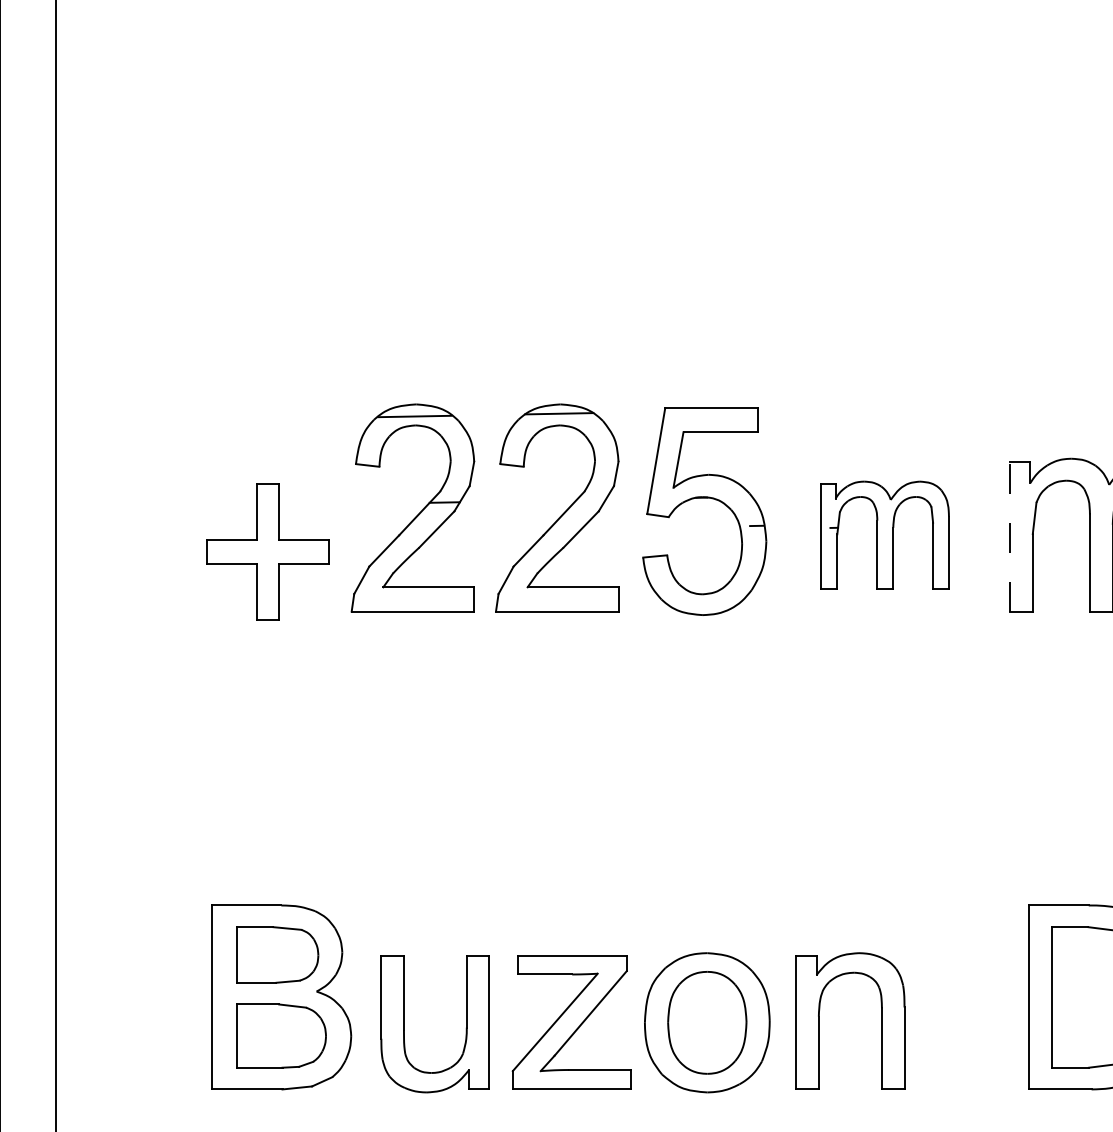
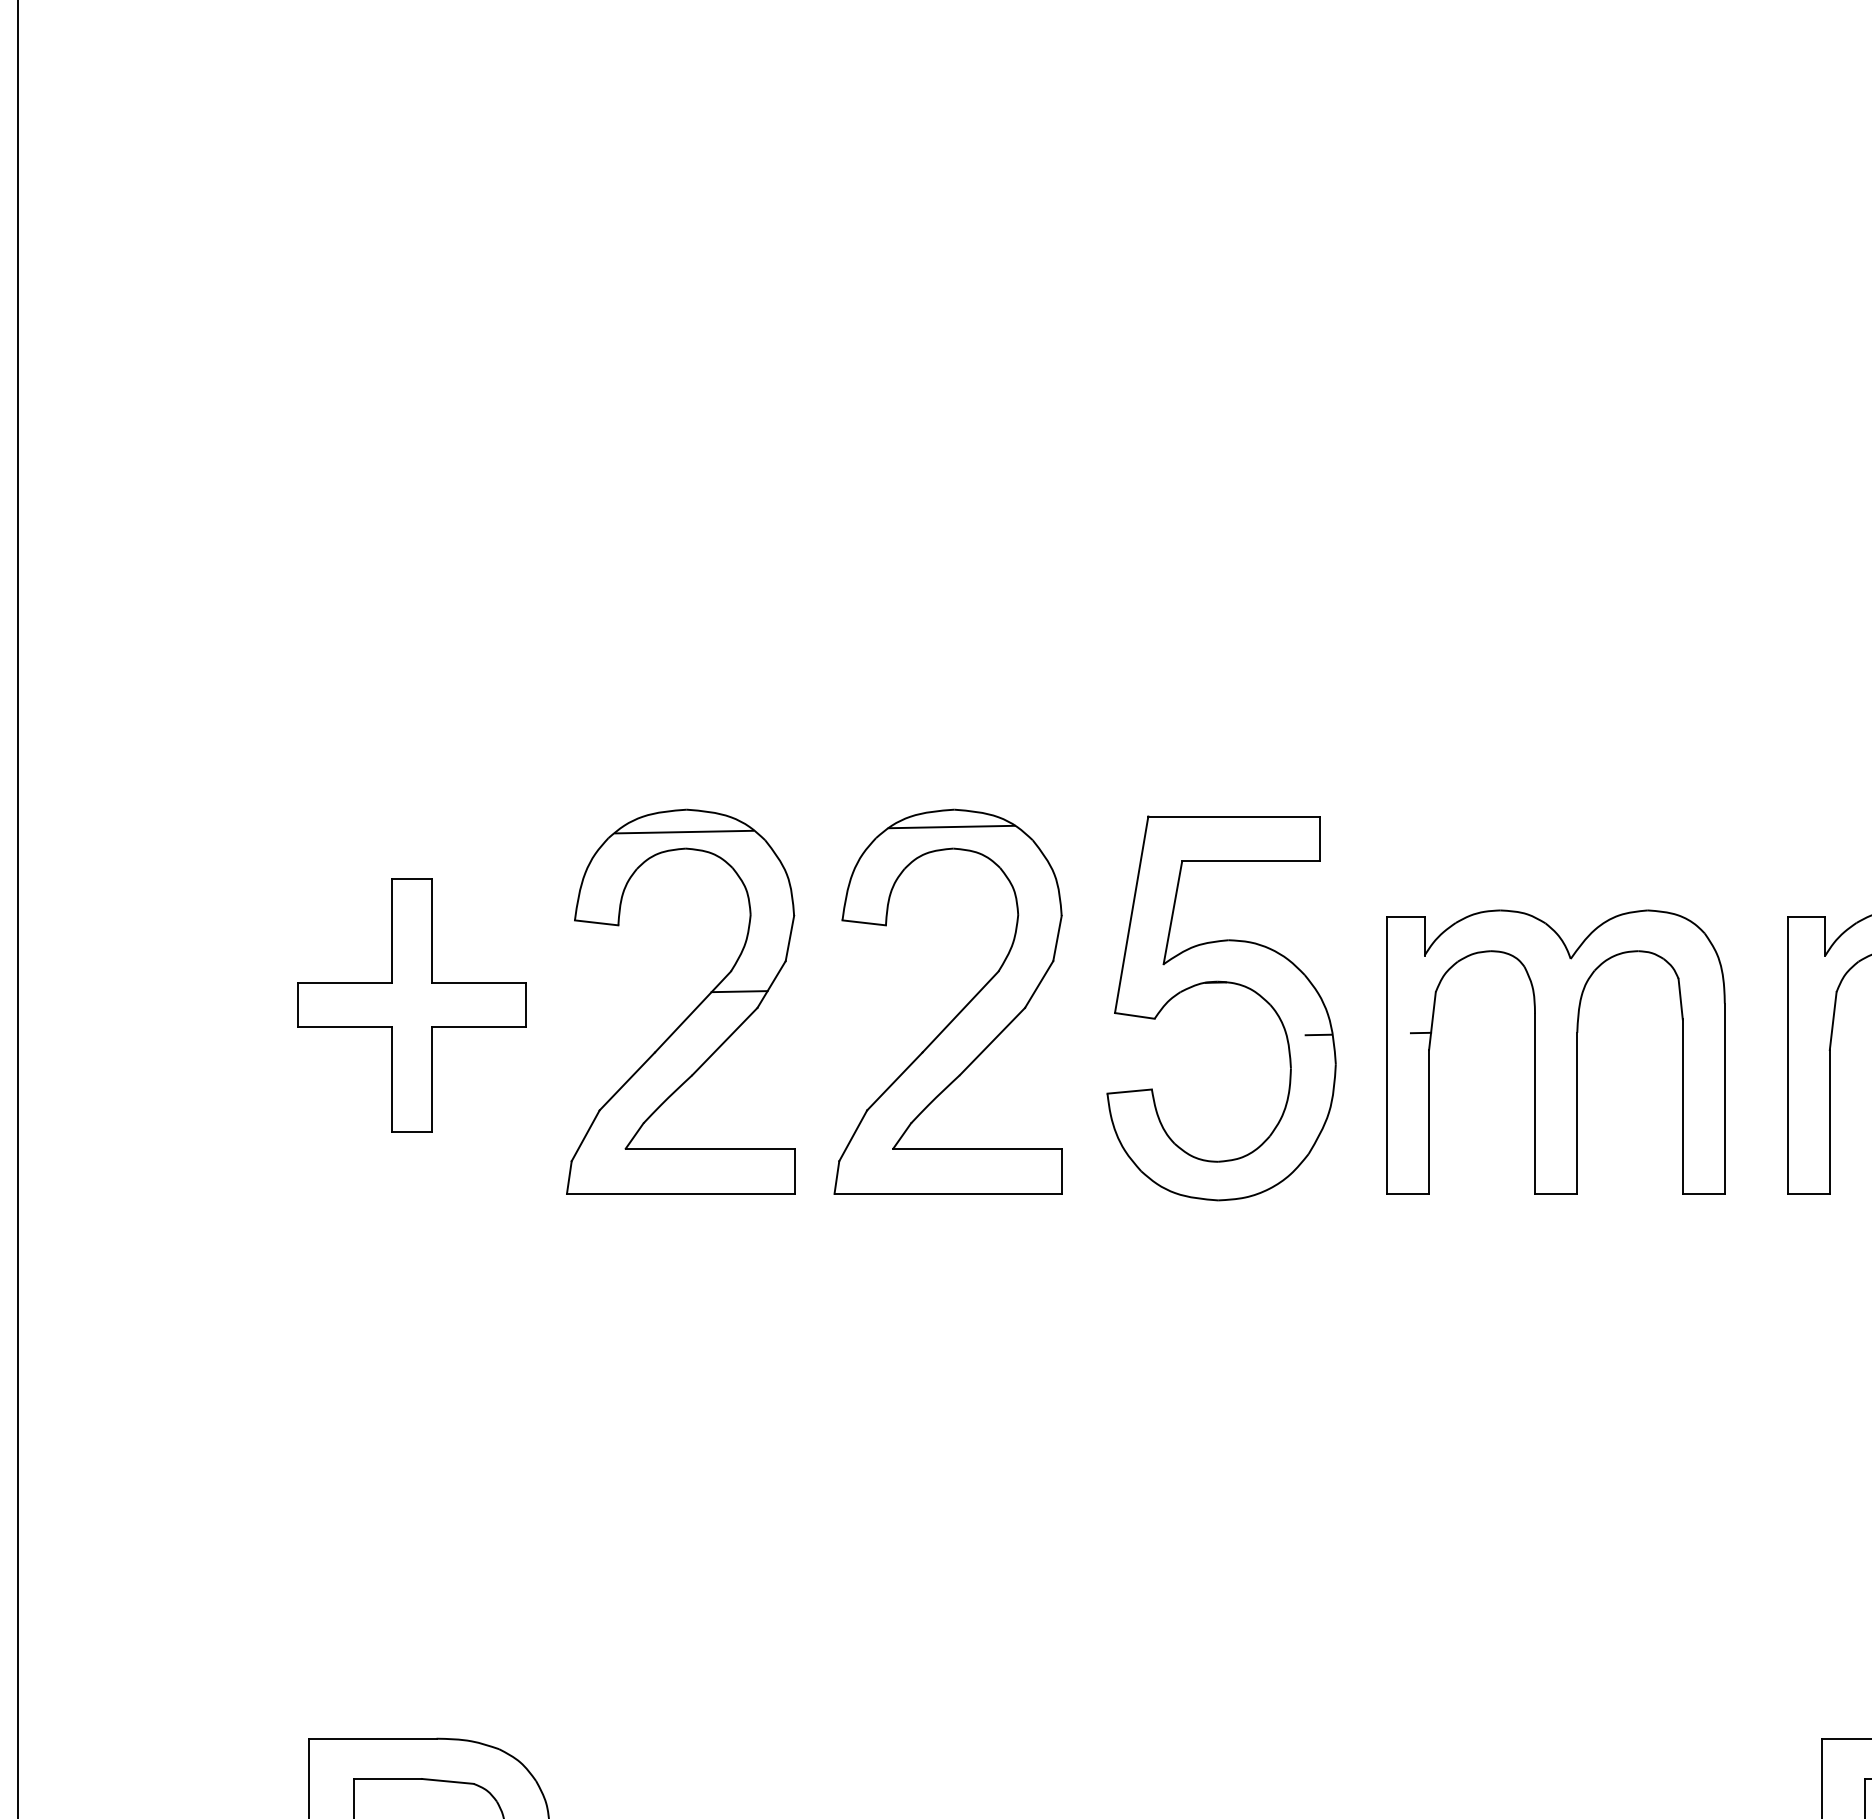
part: (885, 534) -> (1556, 1050), size x1.43
line: (1010, 536) -> (1788, 1054), dashed -> solid
part: (267, 551) -> (410, 1004), moved

